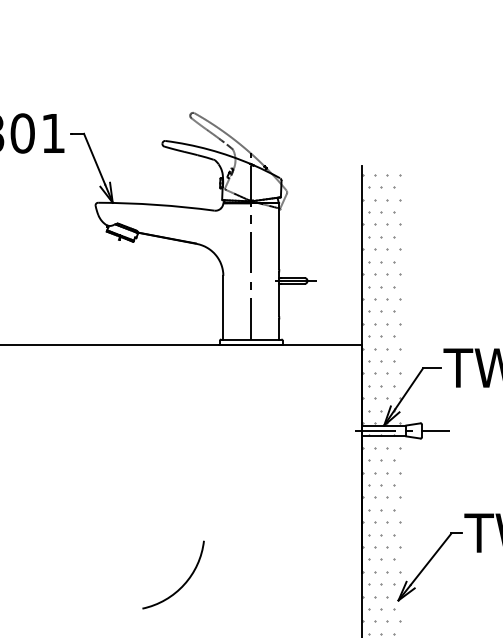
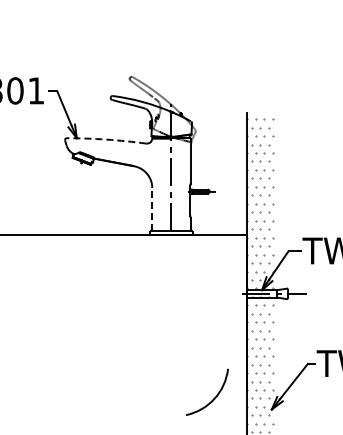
arc: (156, 204) -> (106, 139), solid -> dashed
line: (223, 307) -> (152, 209), solid -> dashed
arc: (184, 582) -> (214, 397), moved

